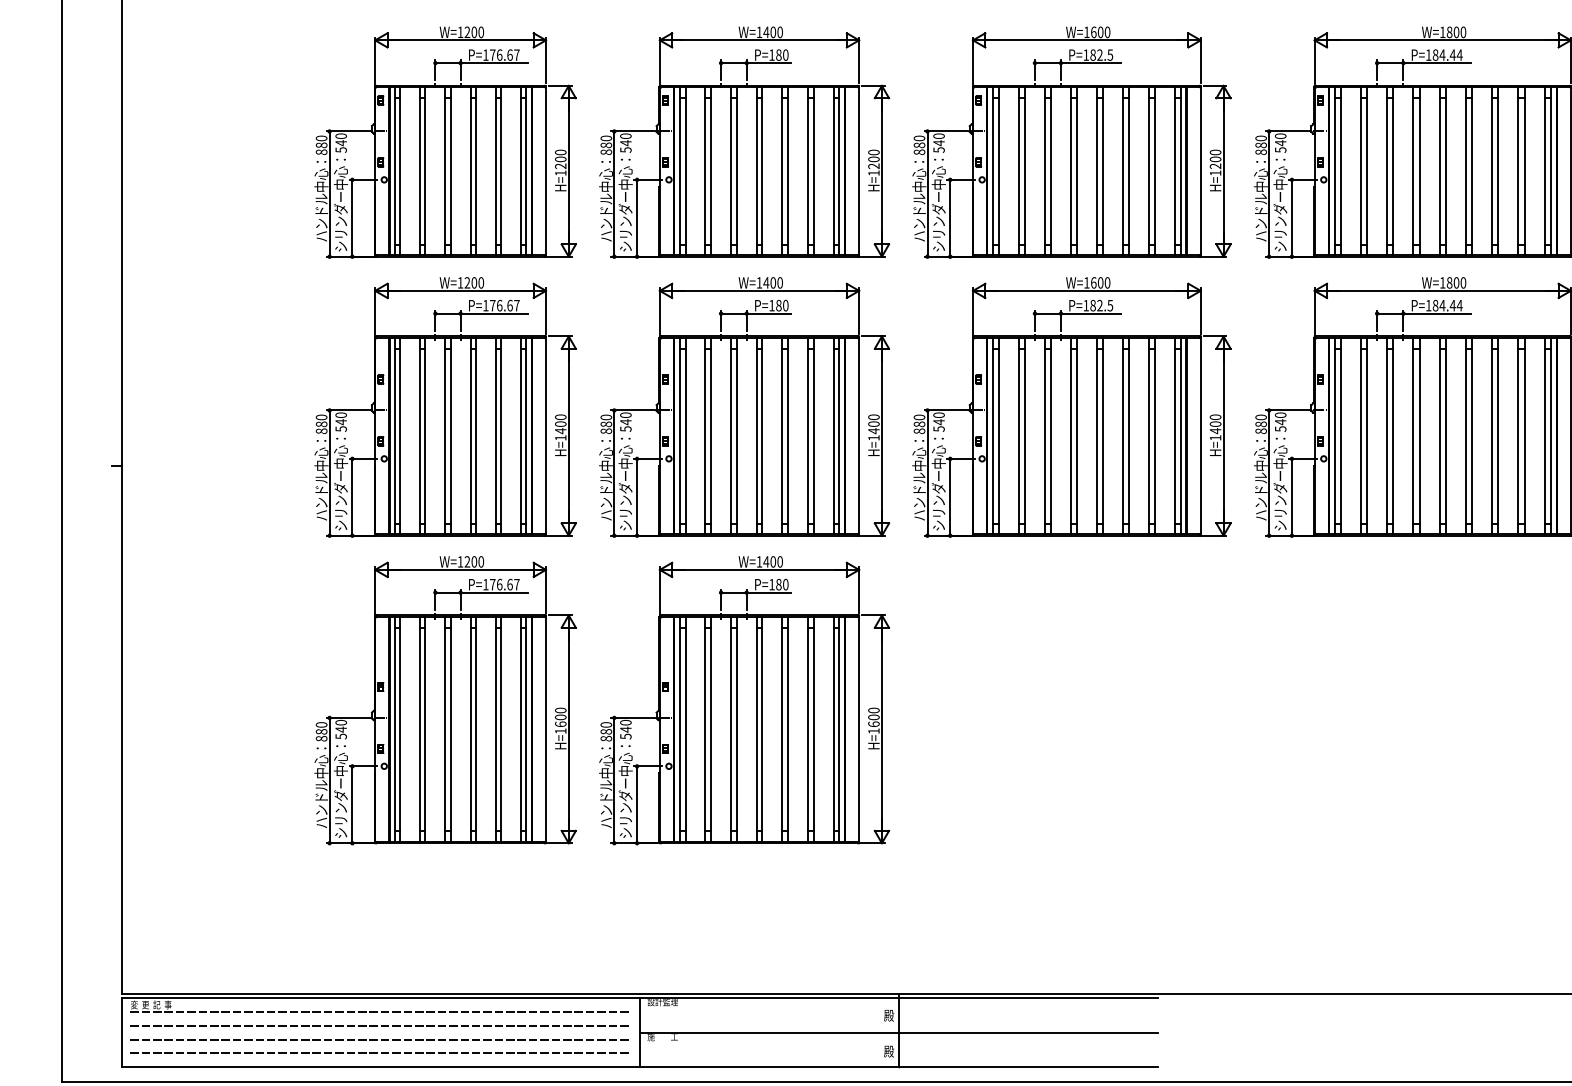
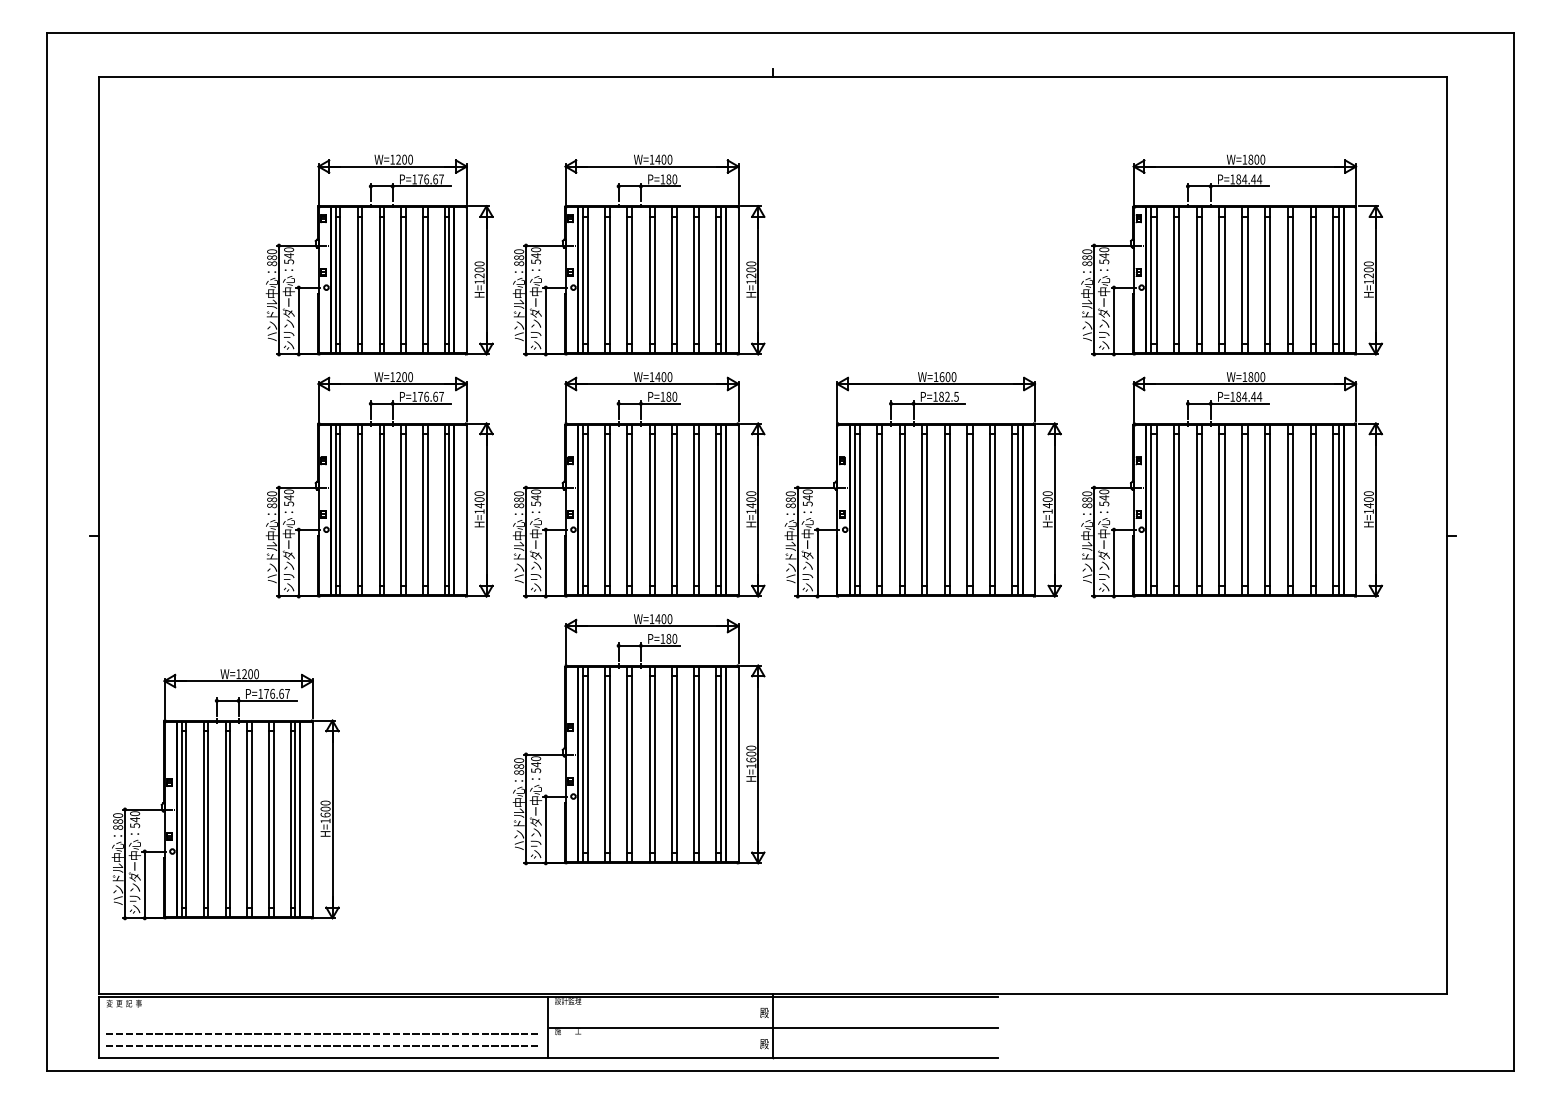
part: (1071, 142) -> (922, 255), removed
part: (445, 700) -> (225, 794), moved
line: (379, 1011) -> (322, 1009), removed
line: (379, 1025) -> (322, 1021), removed

